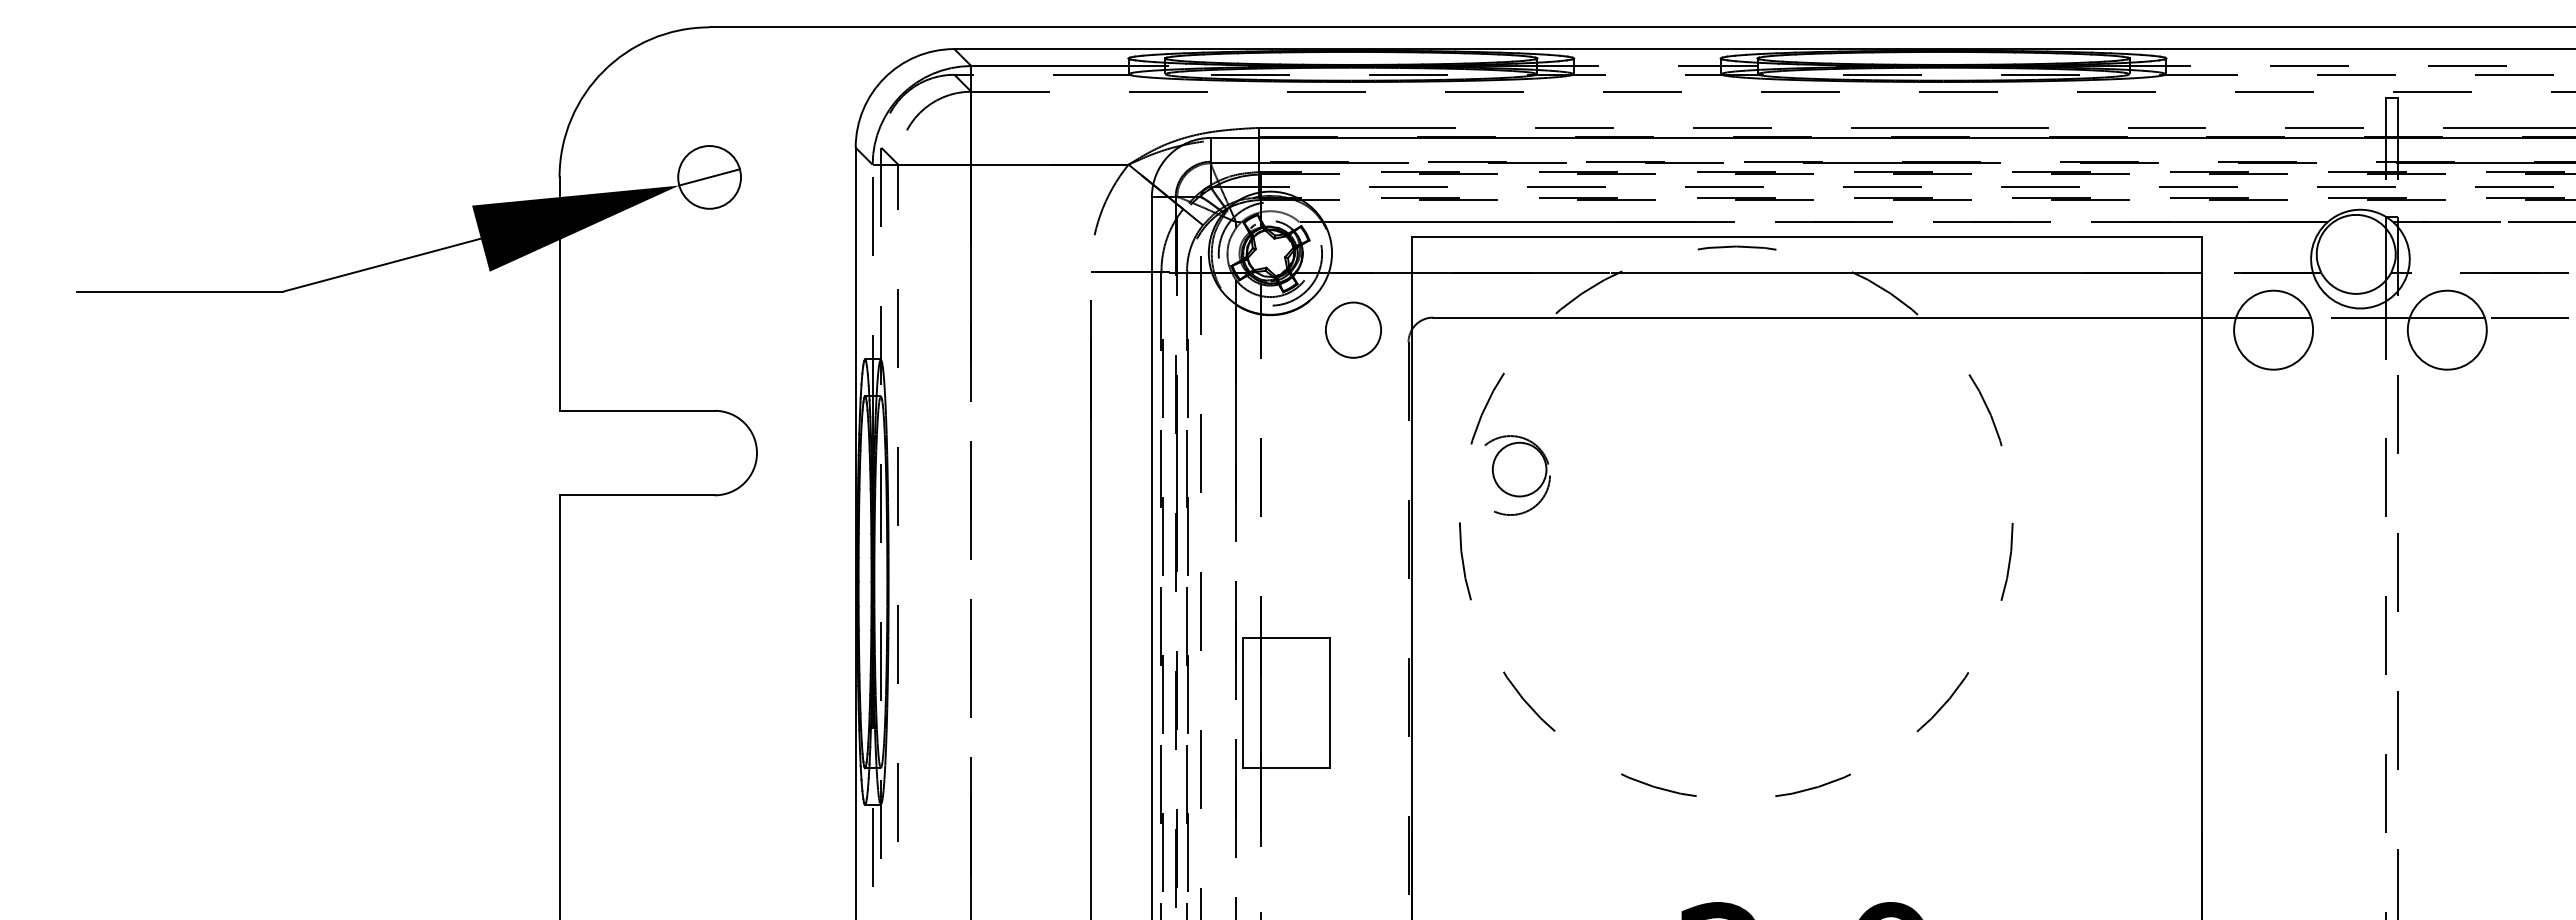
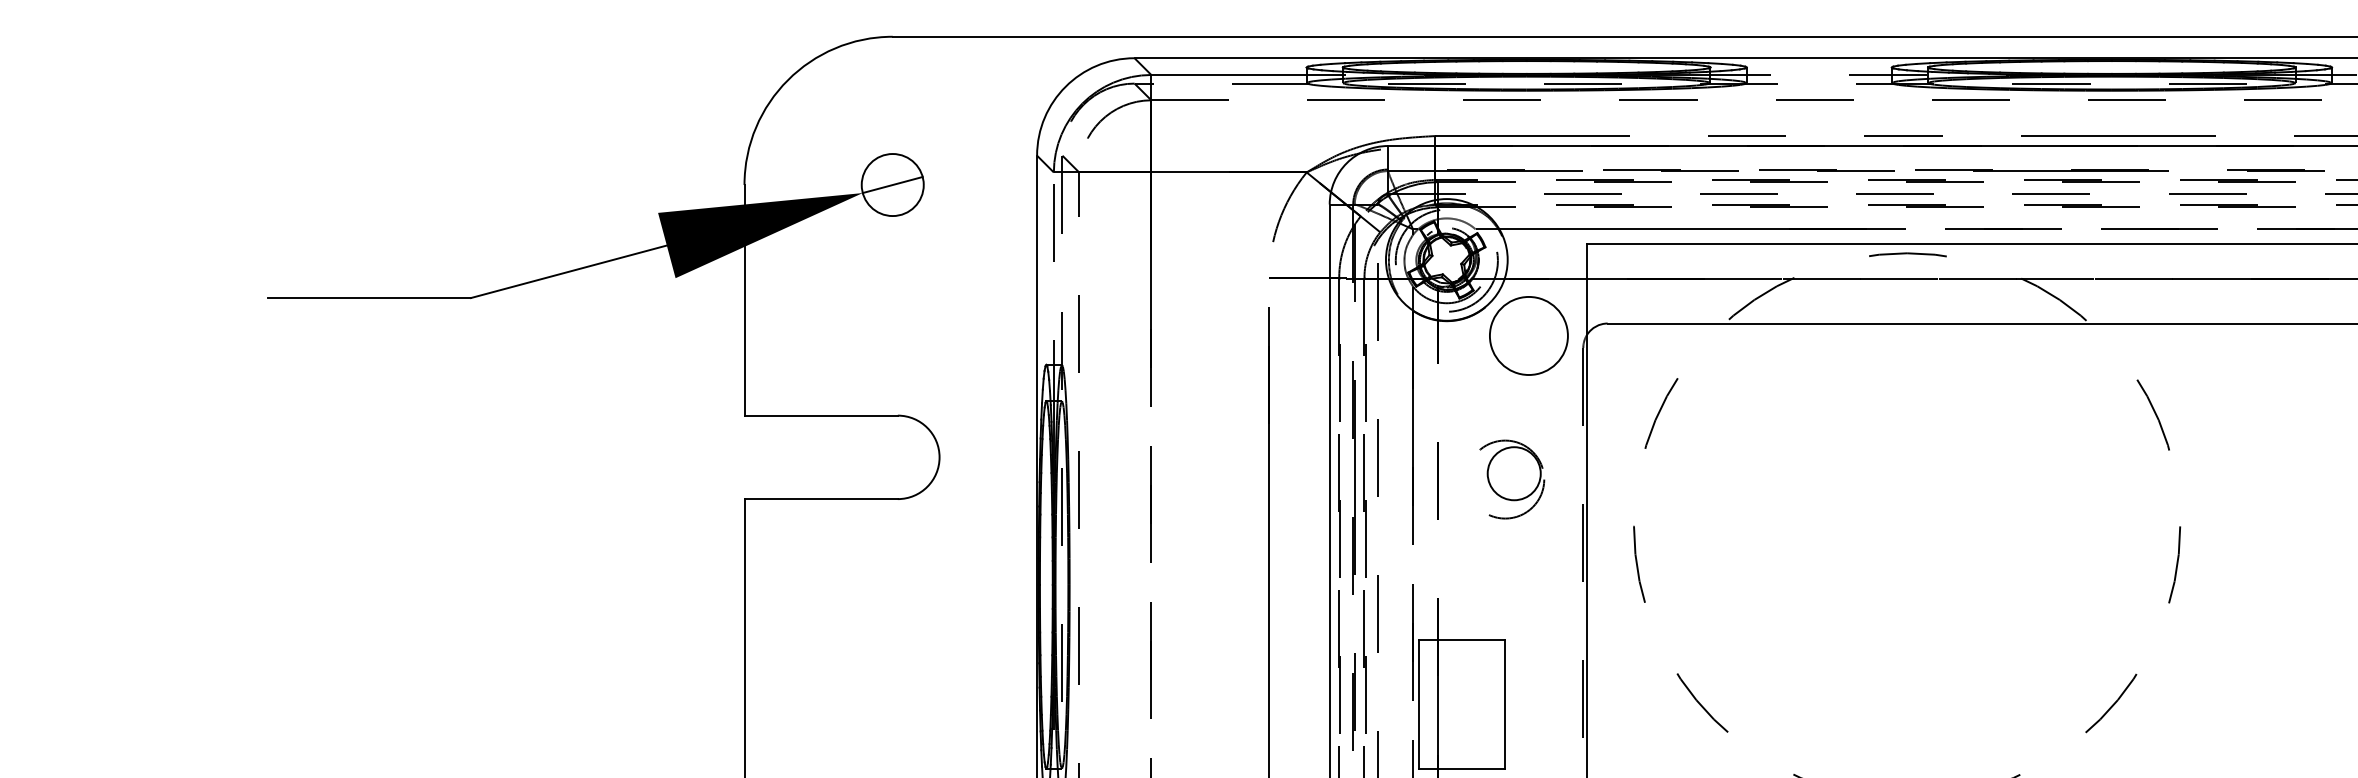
circle: (1353, 329) -> (1528, 335), size x1.43
part: (1517, 475) -> (1512, 479), moved

